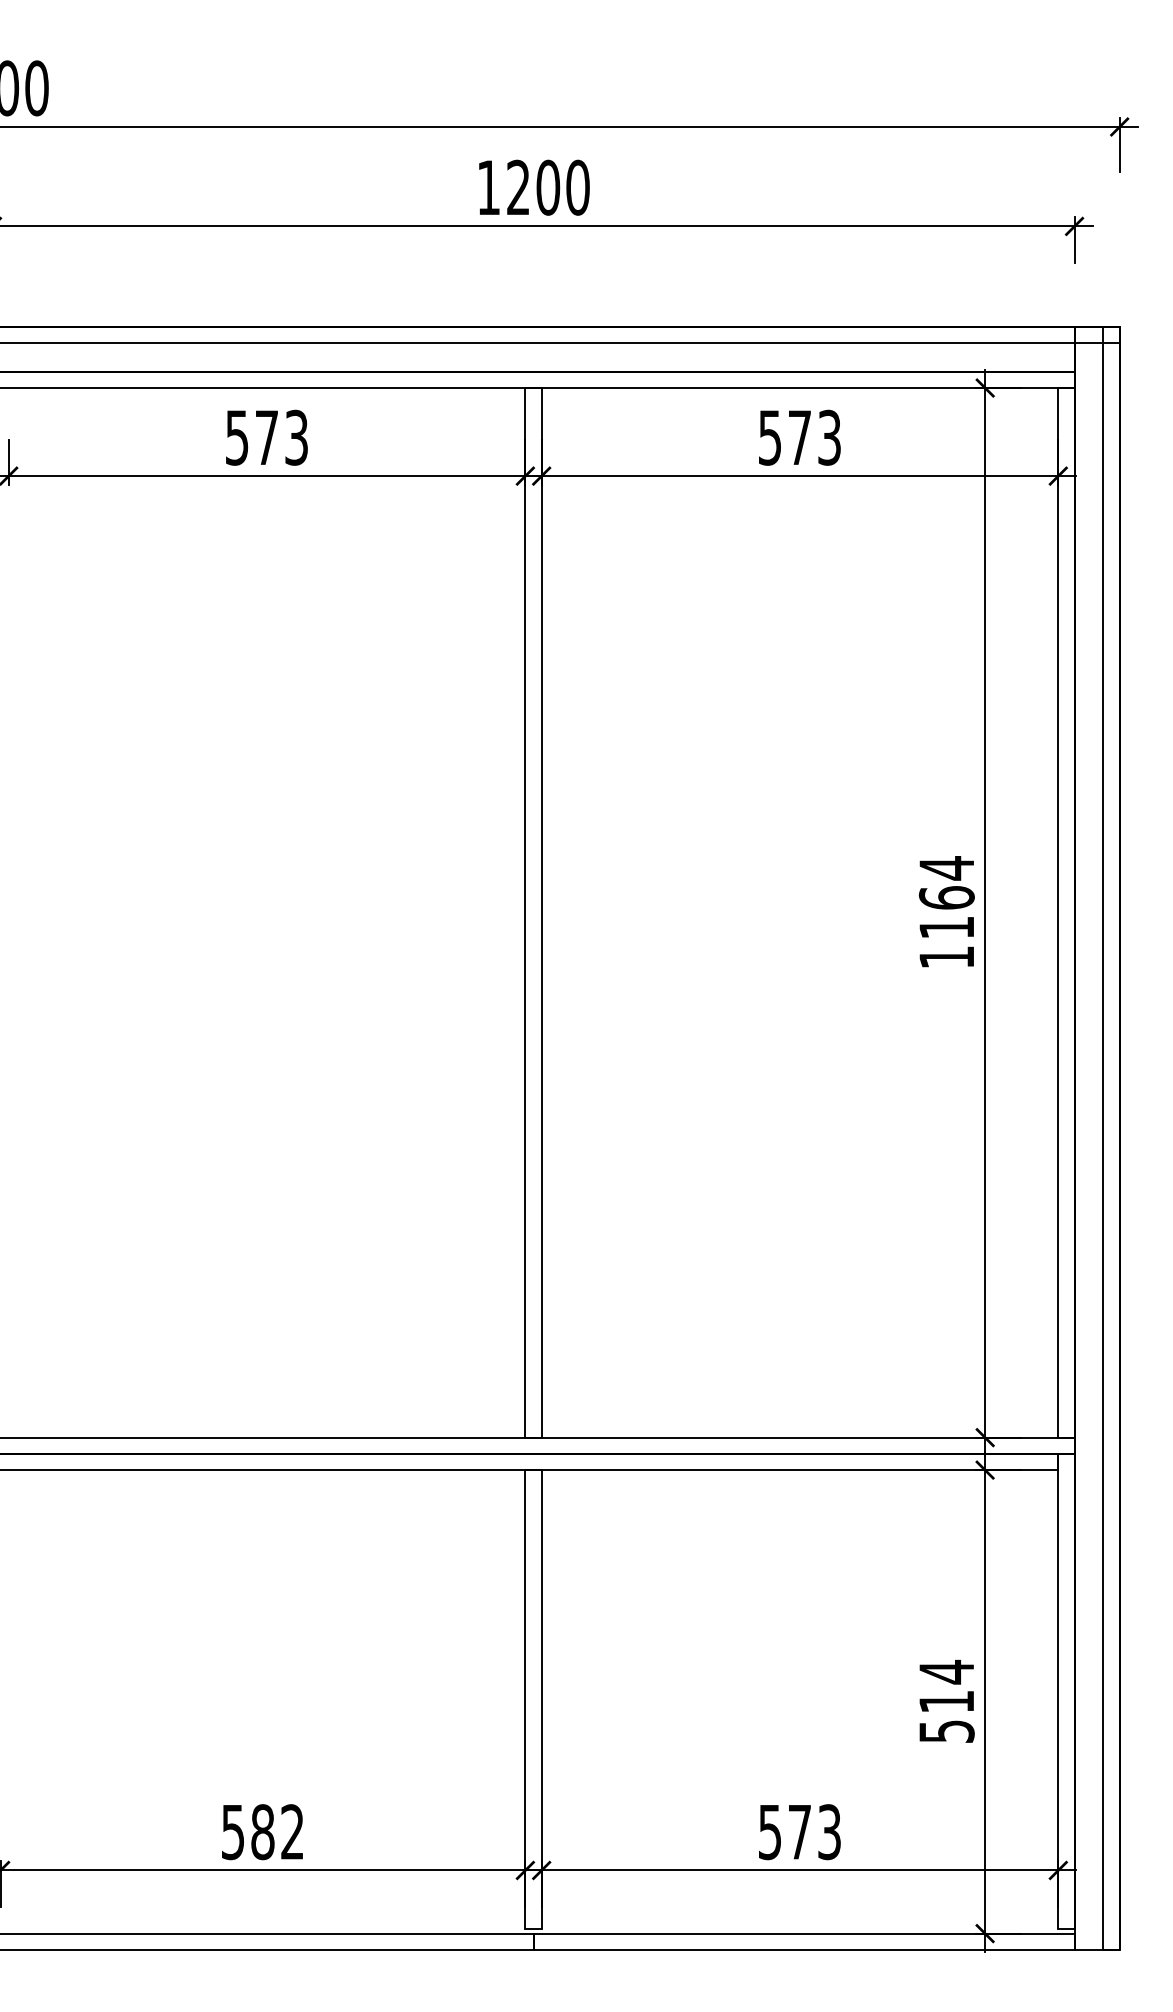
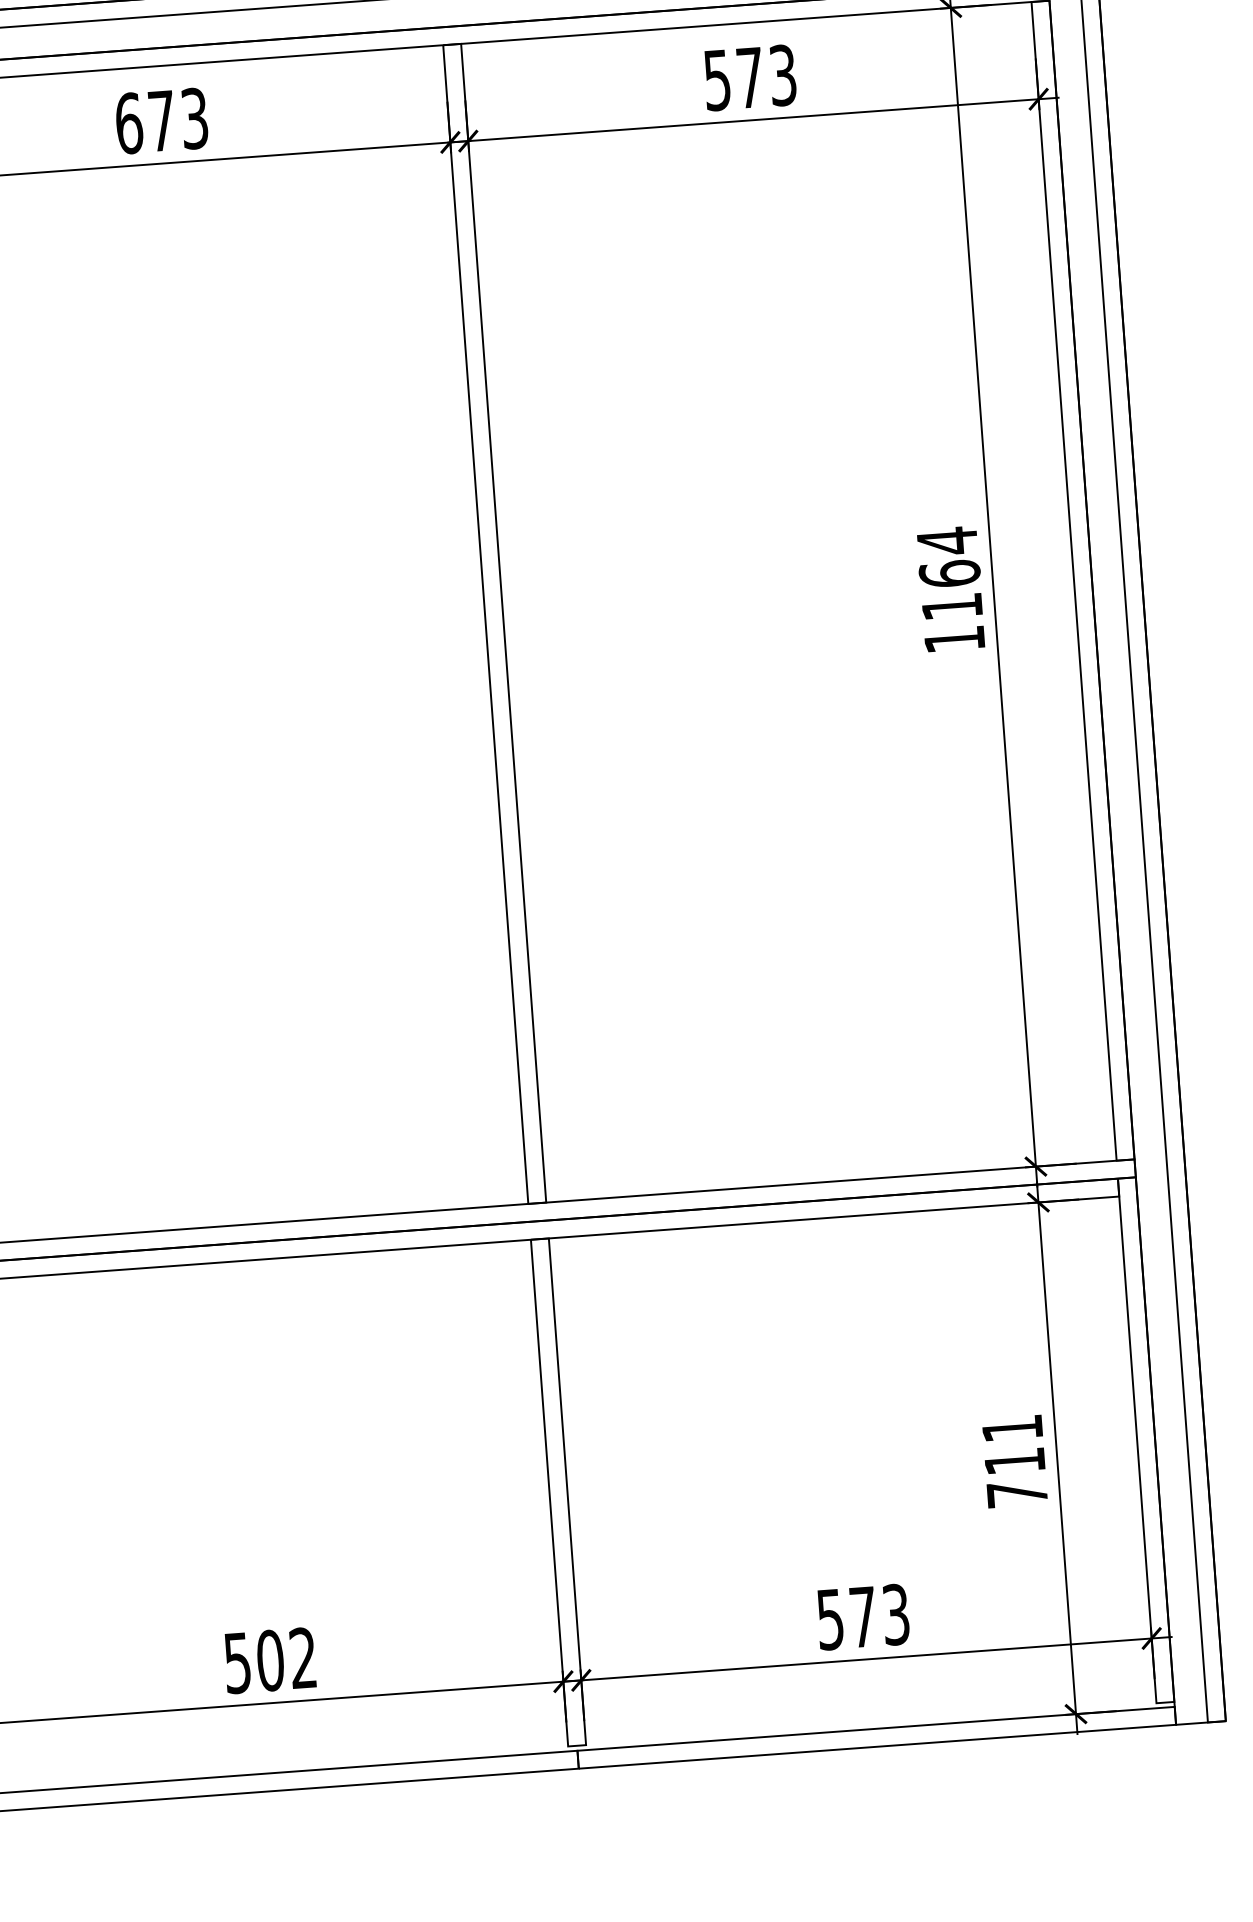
text: (237, 437) -> (129, 123), 573 -> 673
text: (946, 1700) -> (1014, 1459), 514 -> 711
text: (262, 1831) -> (270, 1659), 582 -> 502

